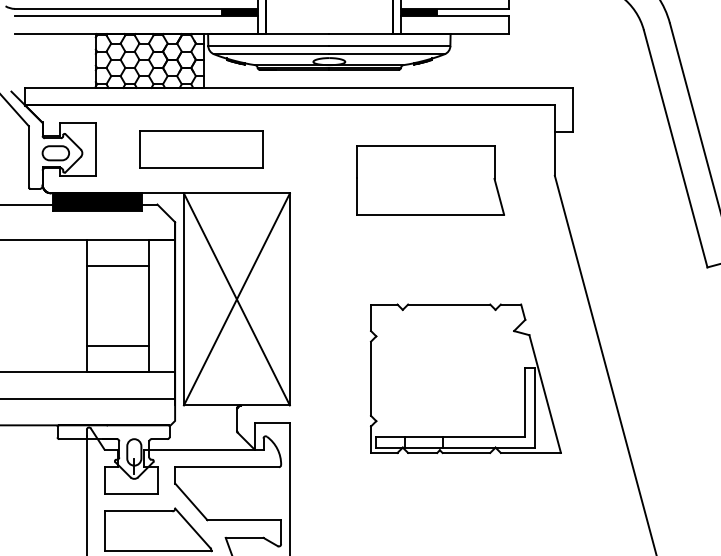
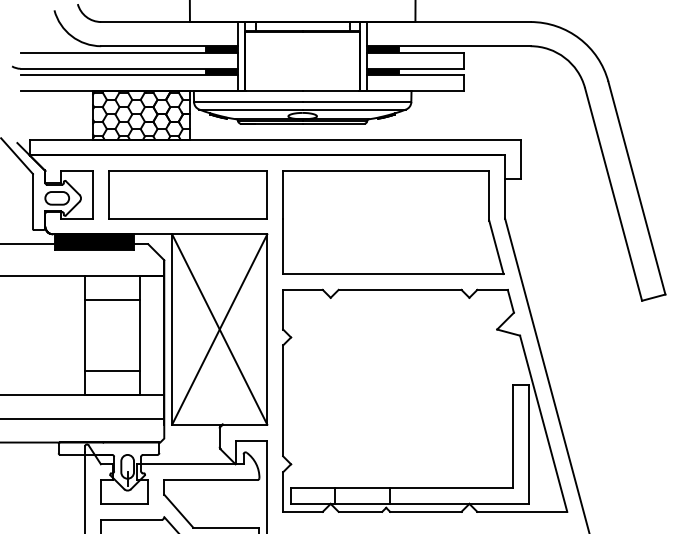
part: (201, 148) -> (187, 194), size x1.43
part: (430, 180) -> (393, 222), size x1.67
part: (466, 378) -> (425, 400), size x1.67

